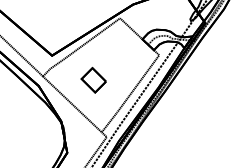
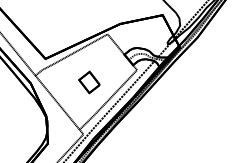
part: (93, 80) -> (89, 82), moved

